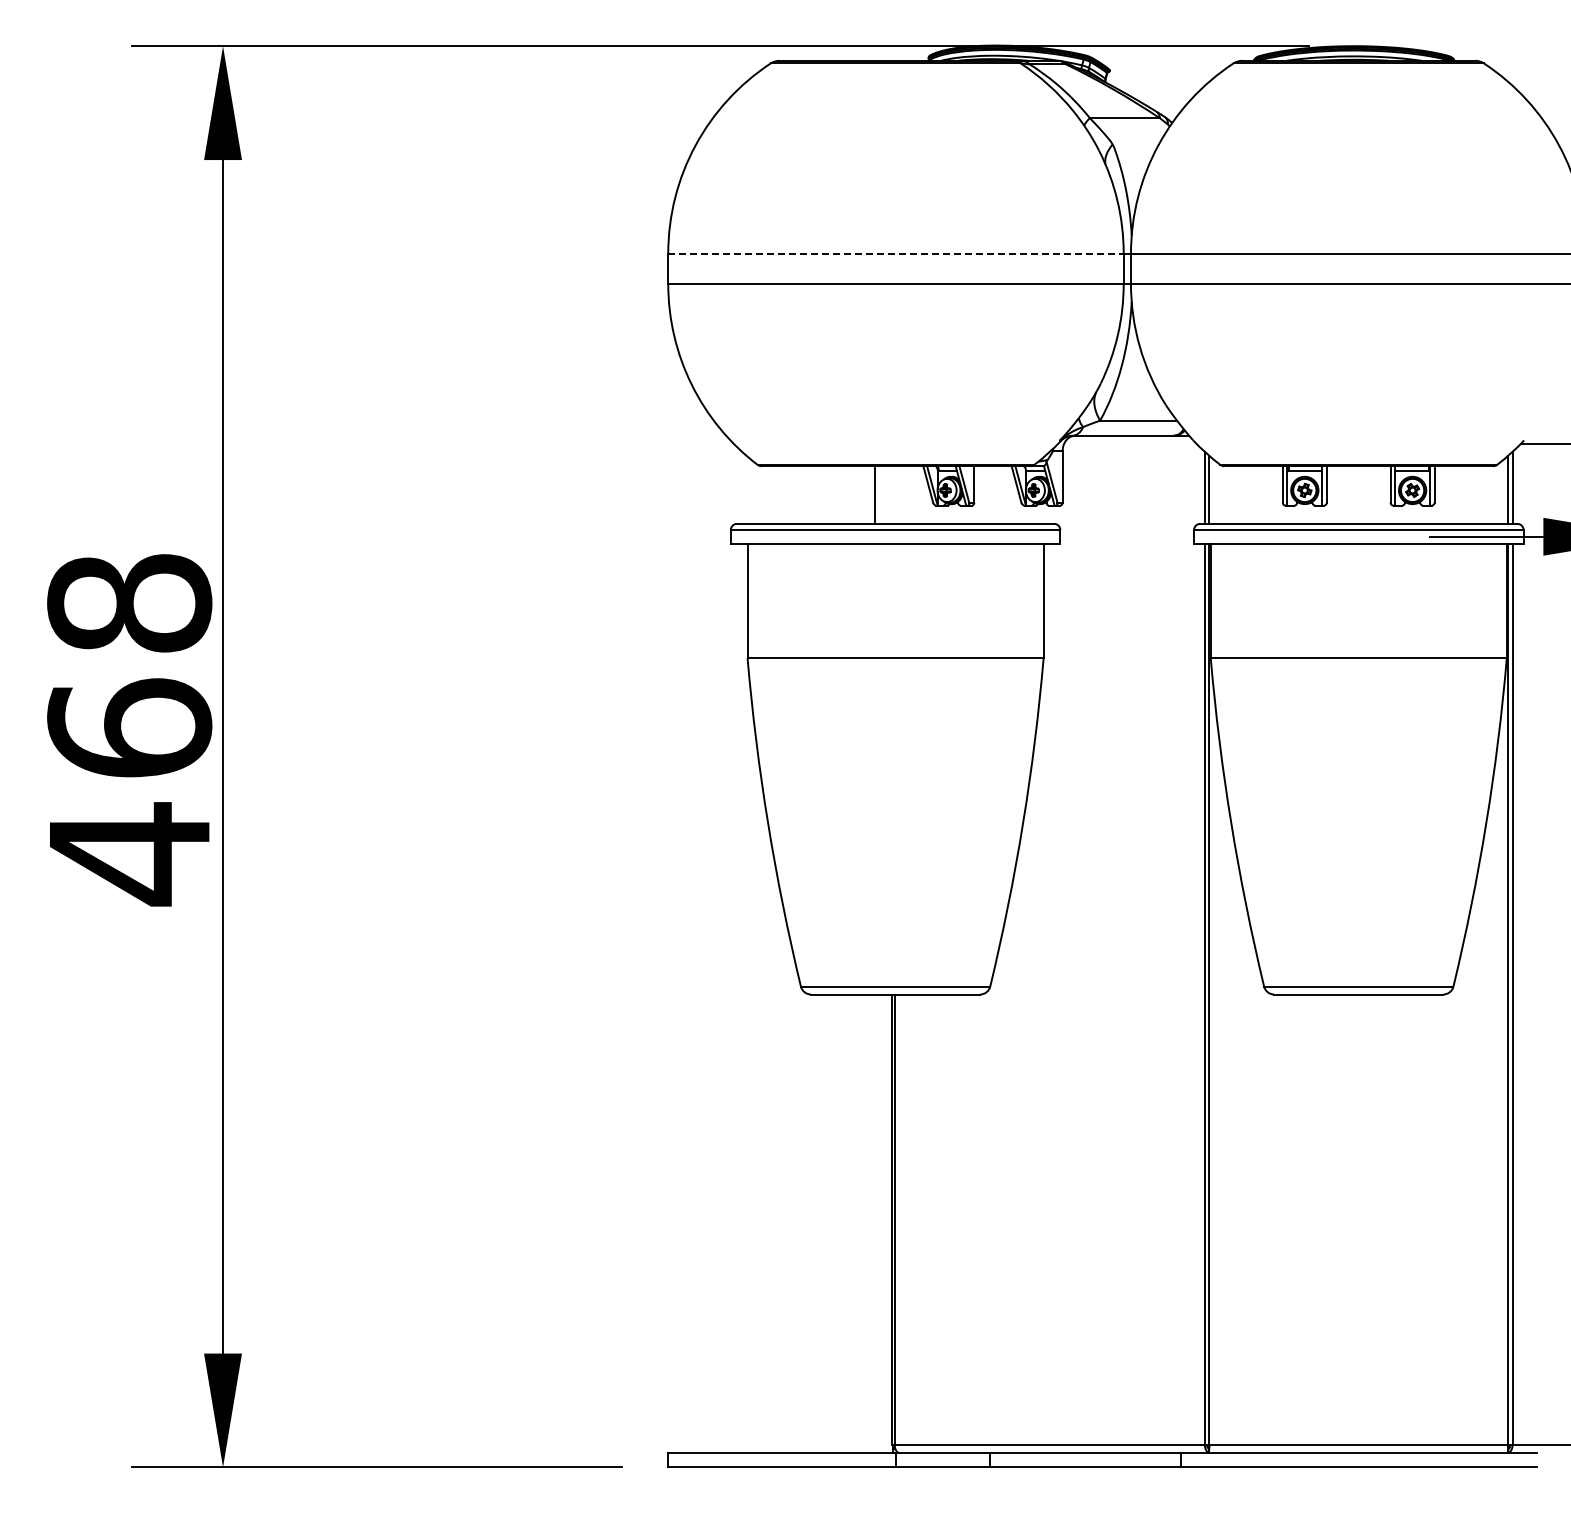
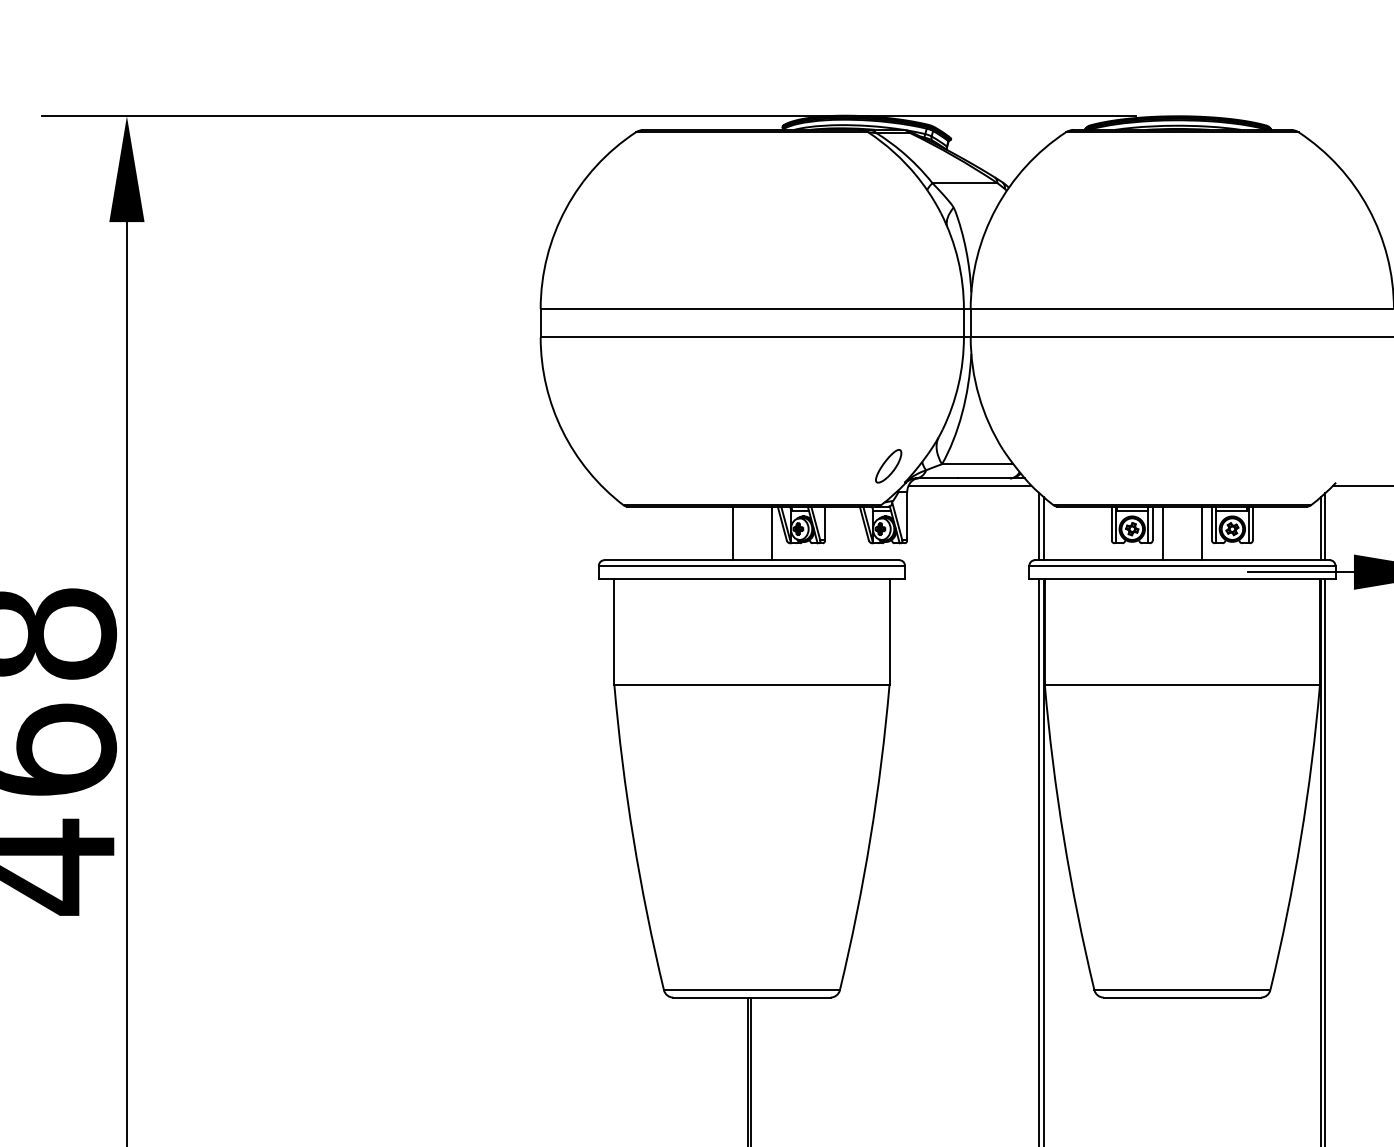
line: (895, 253) -> (751, 308), dashed -> solid
part: (1042, 422) -> (888, 465), added
line: (1130, 443) -> (970, 485), added
line: (917, 494) -> (772, 532), added
line: (1337, 494) -> (1162, 532), added
line: (1379, 494) -> (1201, 532), added

